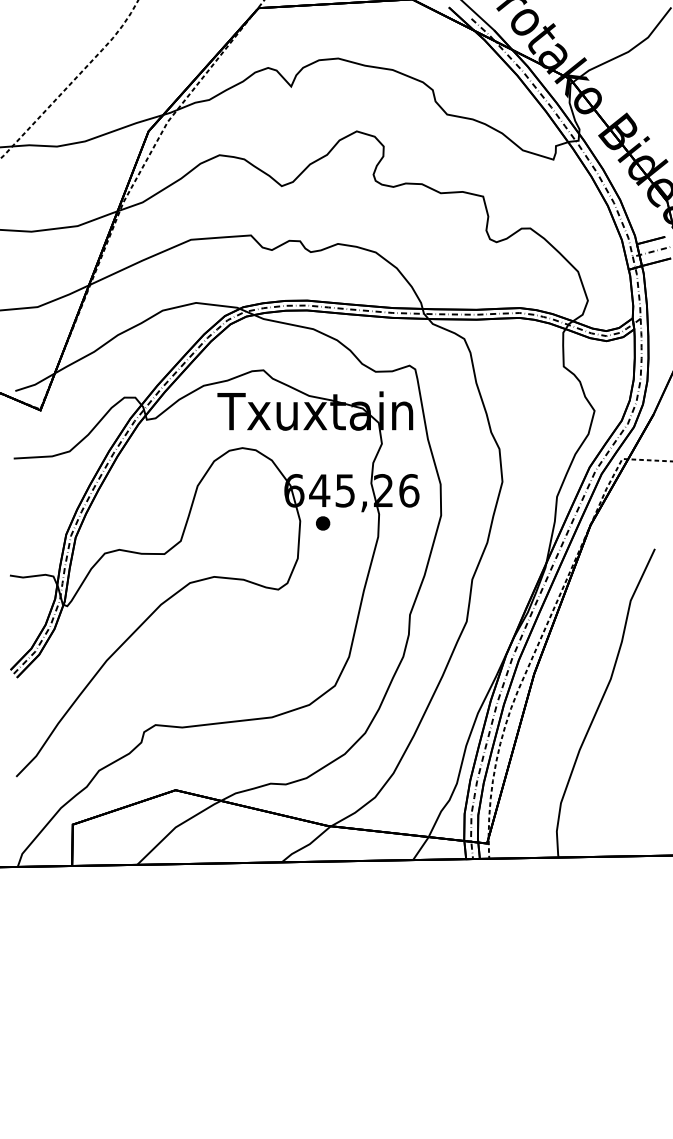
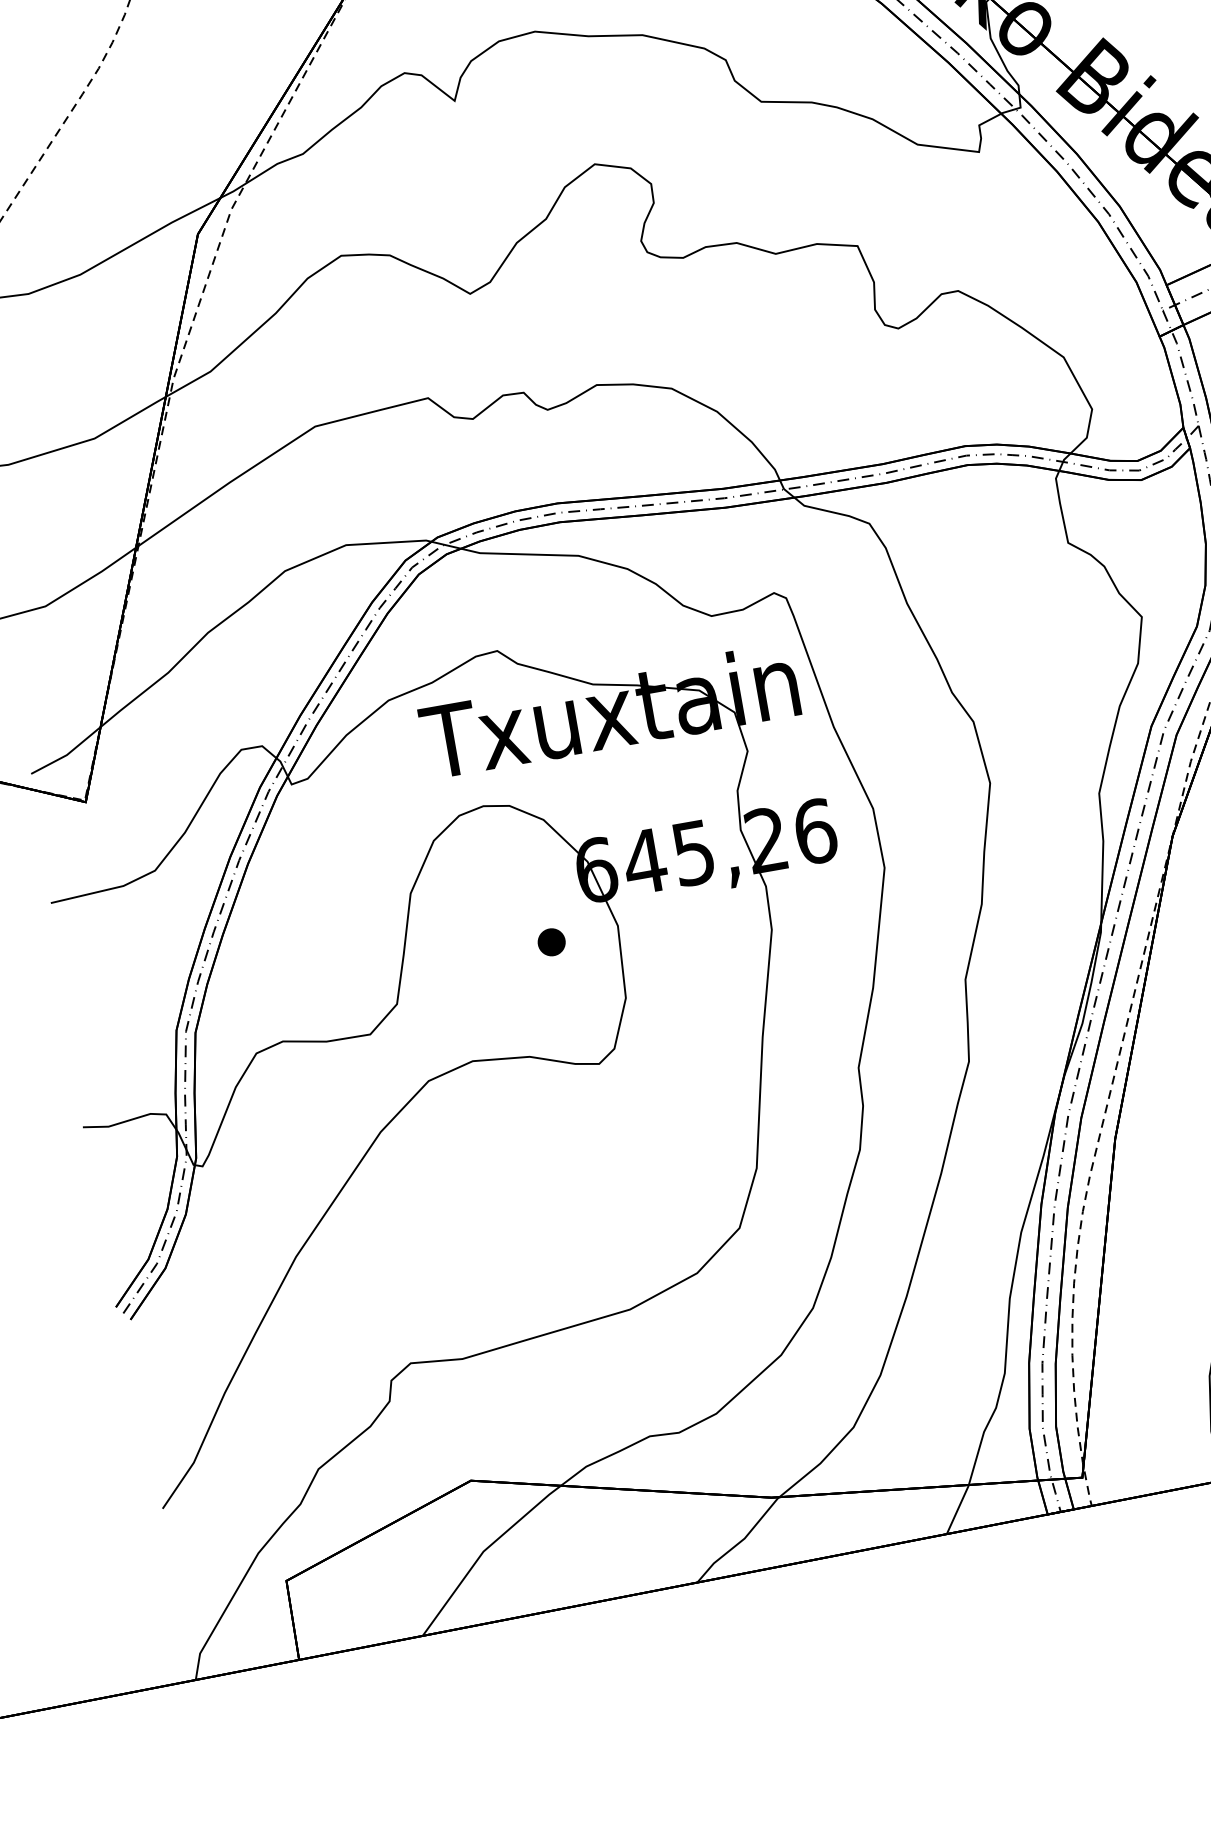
part: (323, 523) -> (552, 942), moved

